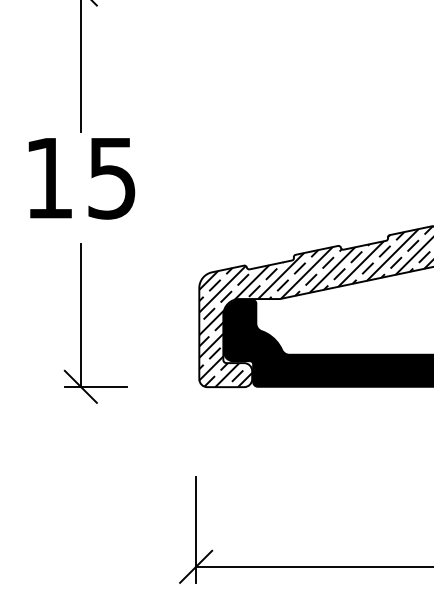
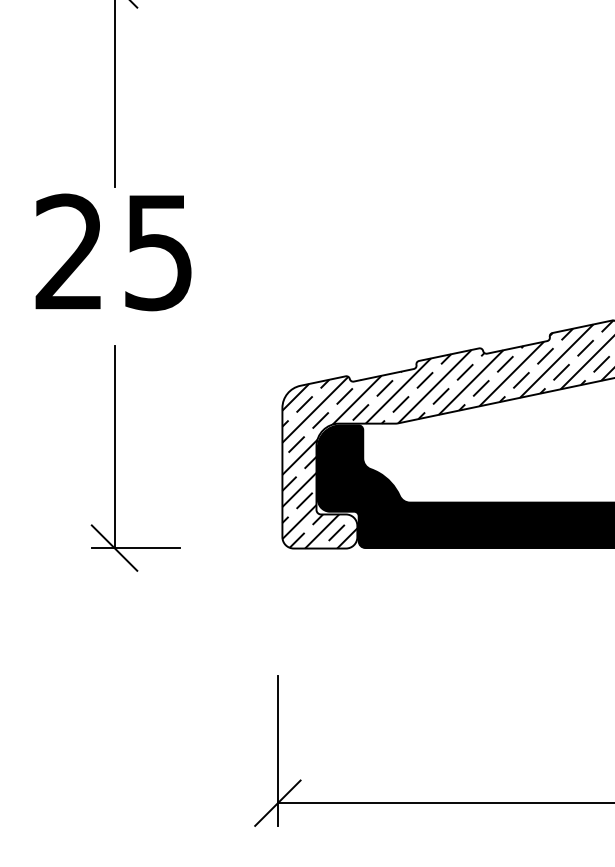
text: (48, 177) -> (68, 251), 15 -> 25

